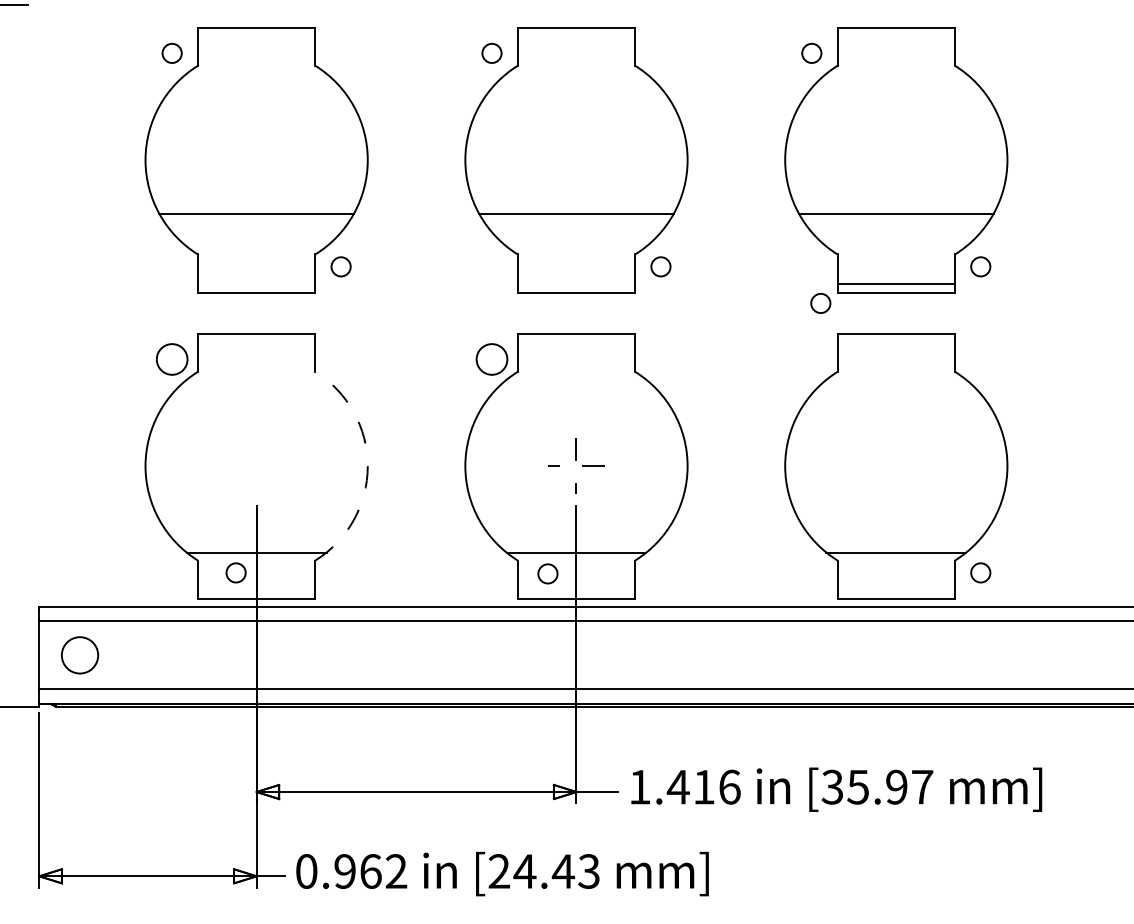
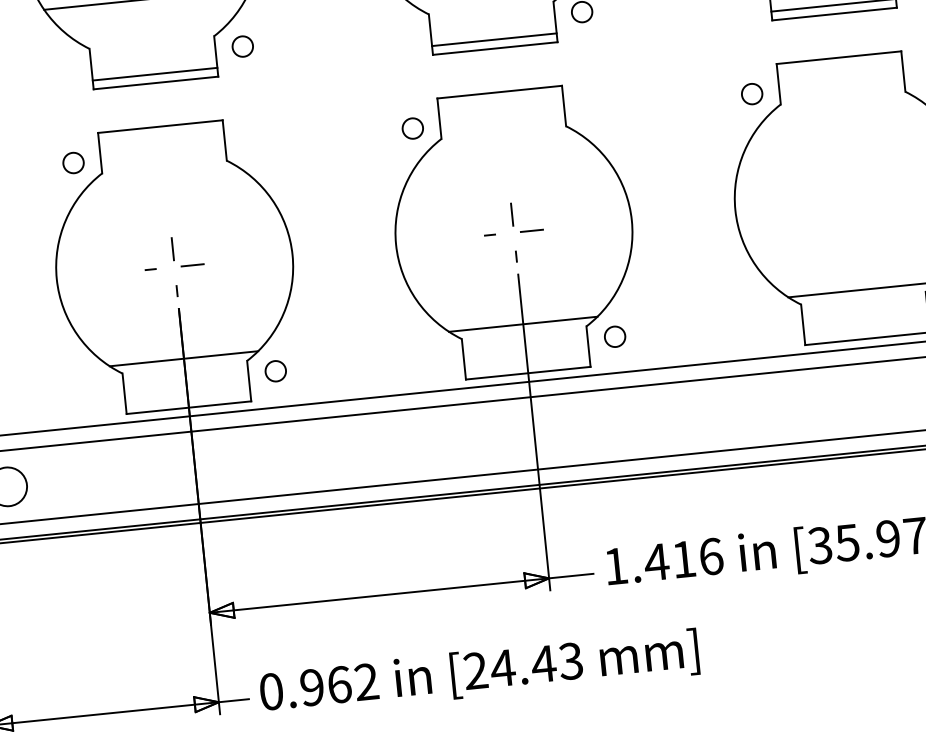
line: (256, 284) -> (154, 74), added
line: (576, 284) -> (494, 39), added
circle: (820, 303) -> (751, 94), moved
circle: (171, 359) -> (72, 163), size x0.62
circle: (491, 359) -> (412, 128), size x0.62
part: (256, 465) -> (174, 266), added
arc: (367, 466) -> (292, 255), dashed -> solid
circle: (235, 572) -> (275, 370), moved
circle: (547, 573) -> (614, 336), moved

